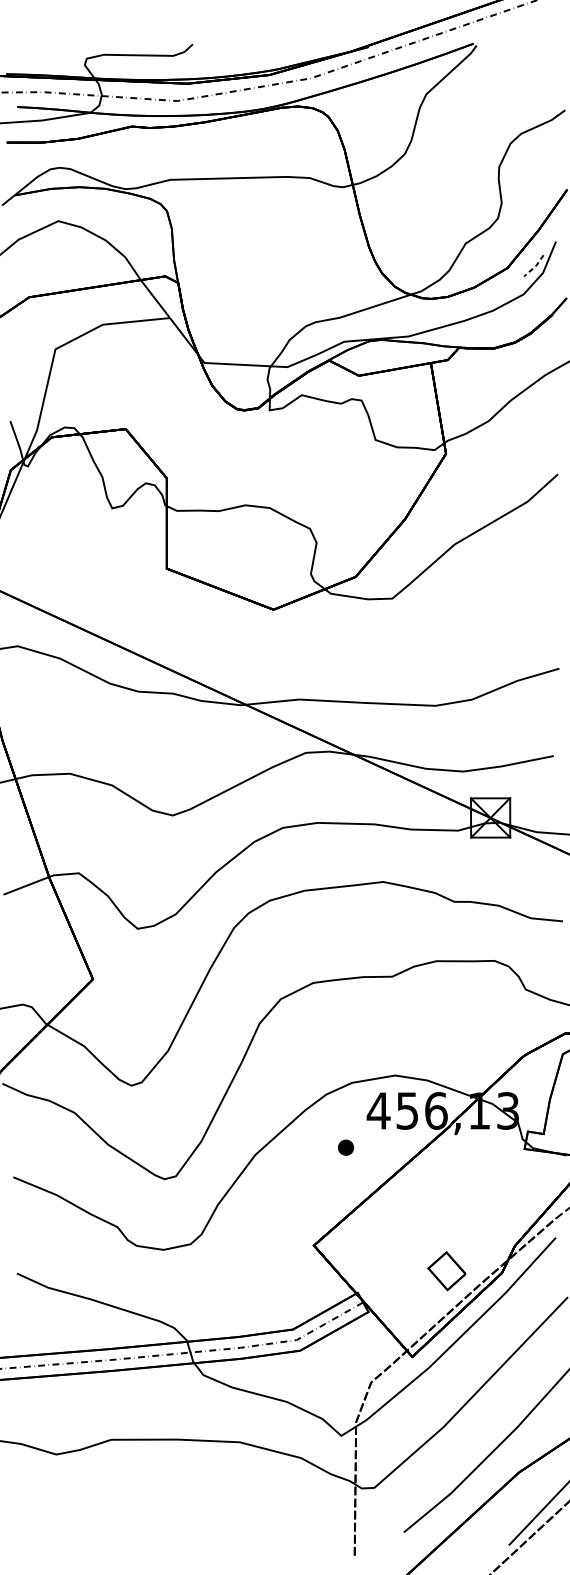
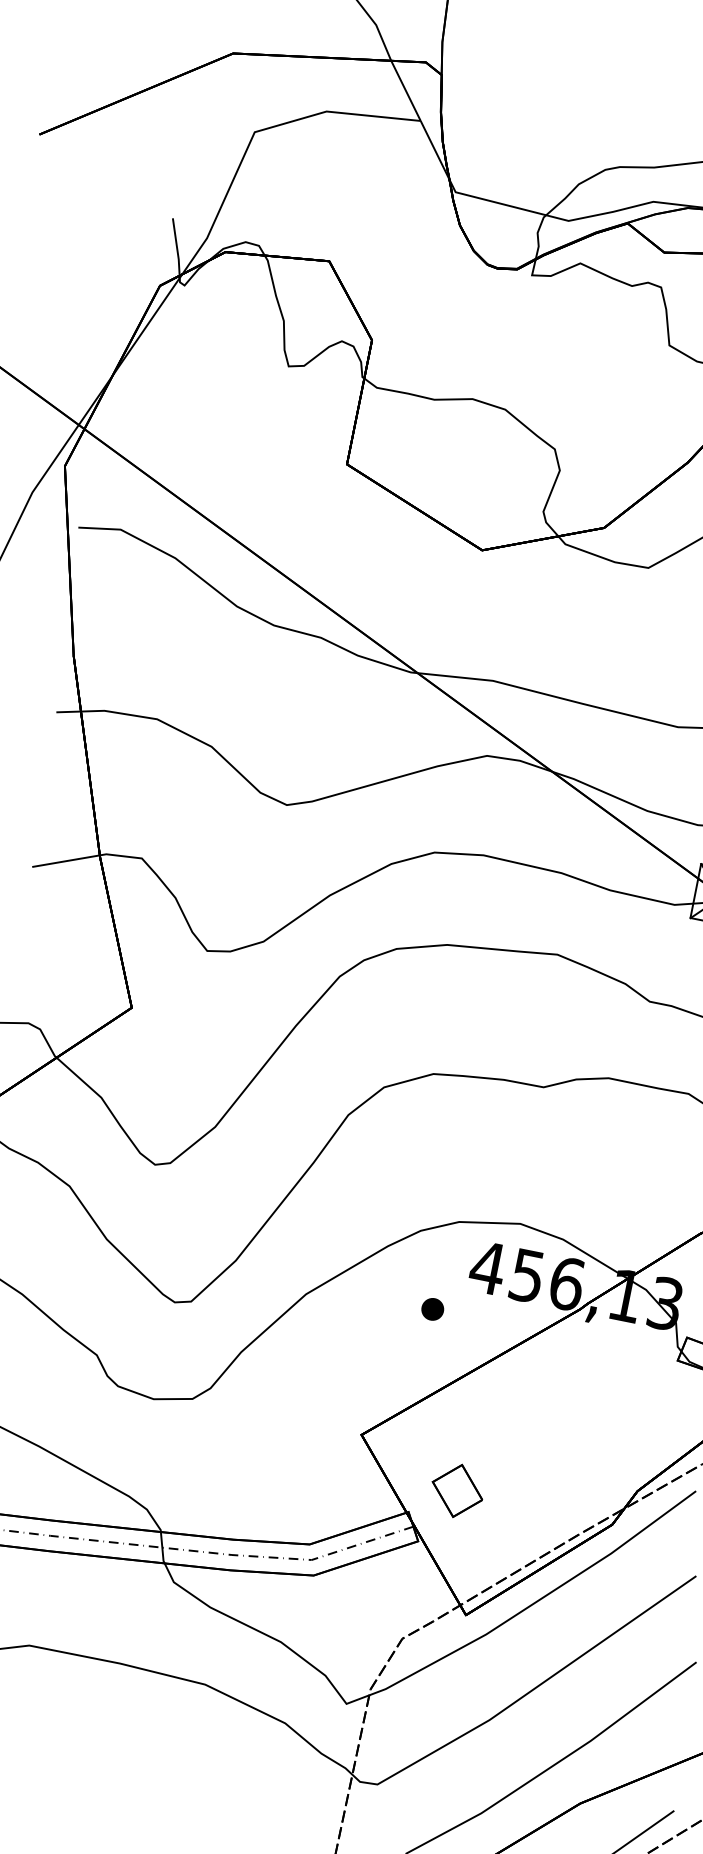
part: (446, 1271) -> (456, 1491), moved

